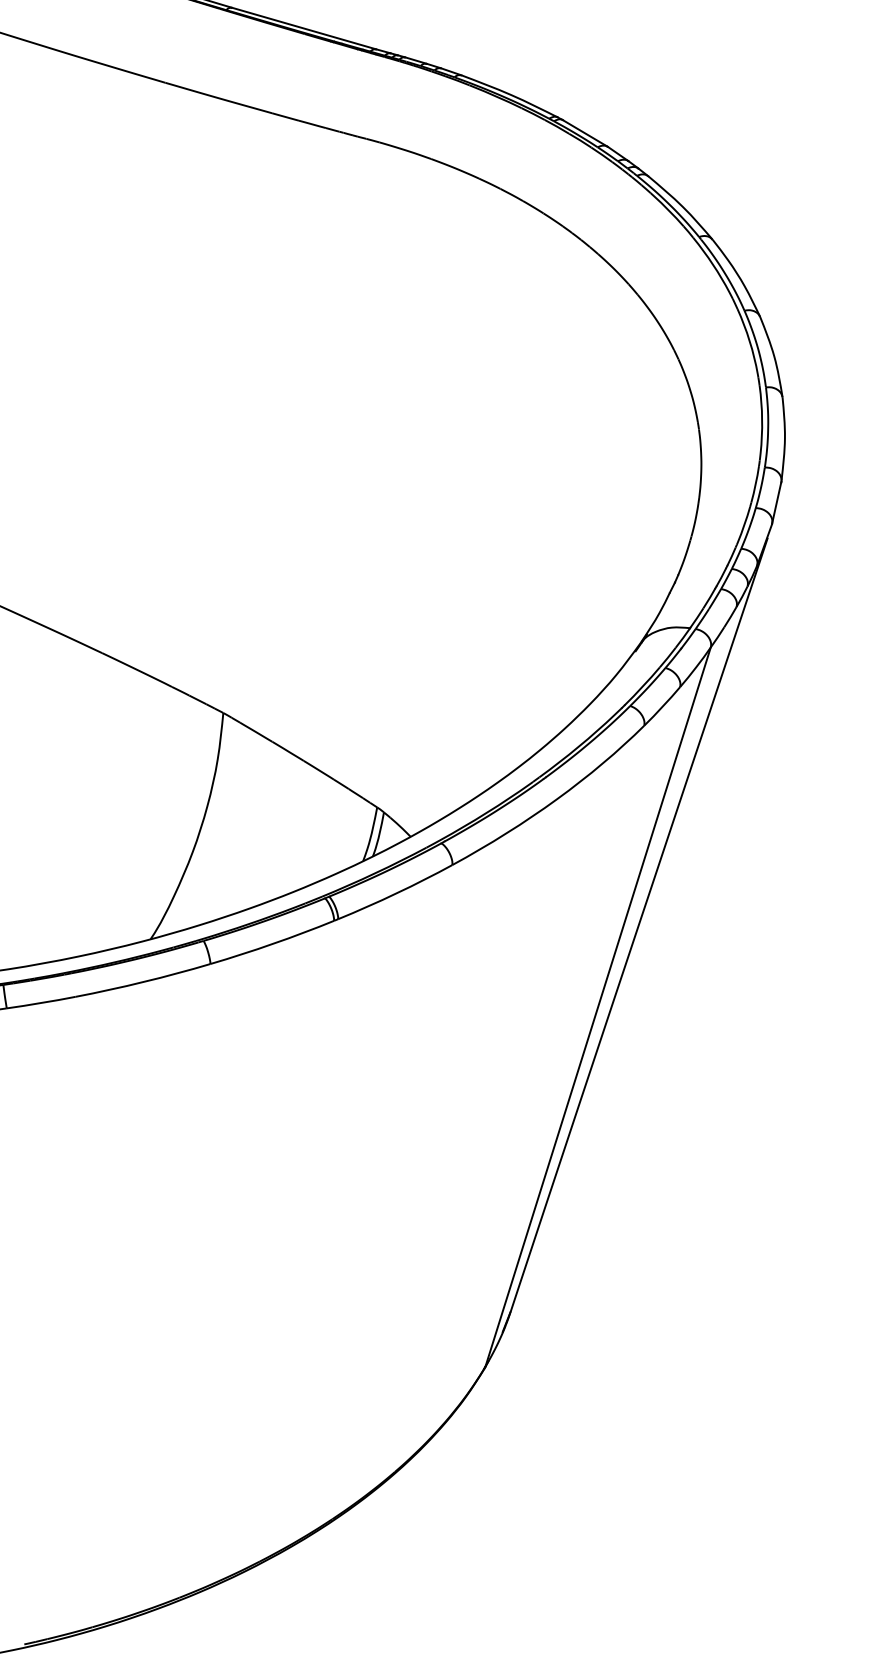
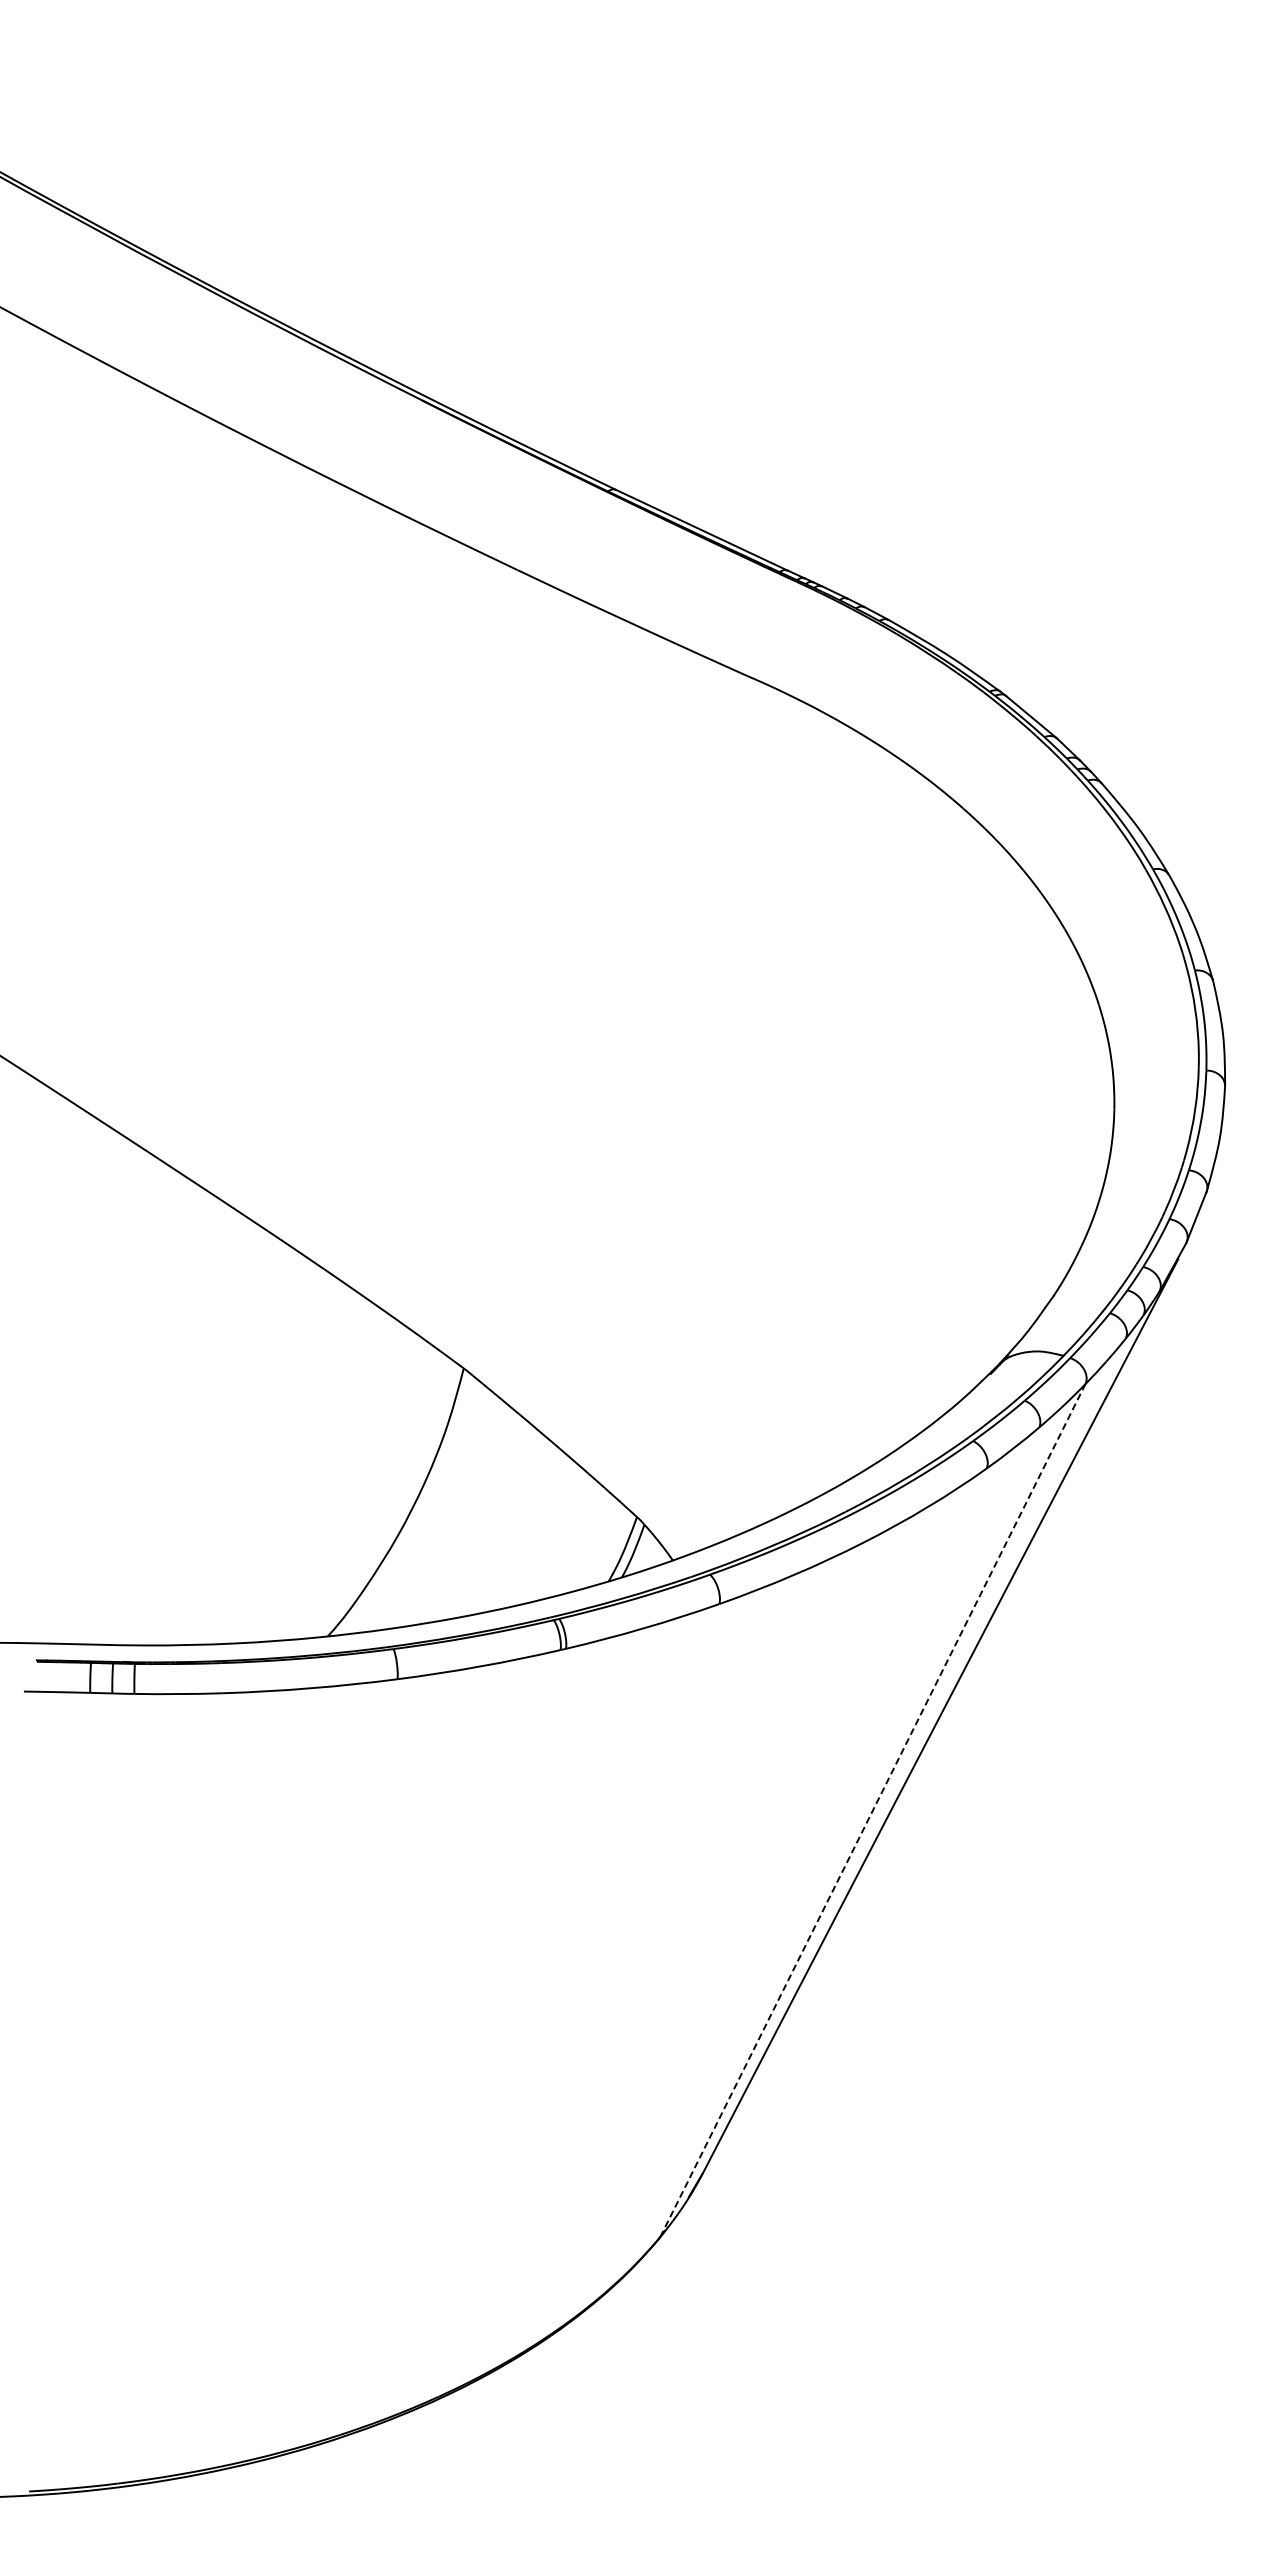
line: (598, 1006) -> (873, 1810), solid -> dashed

